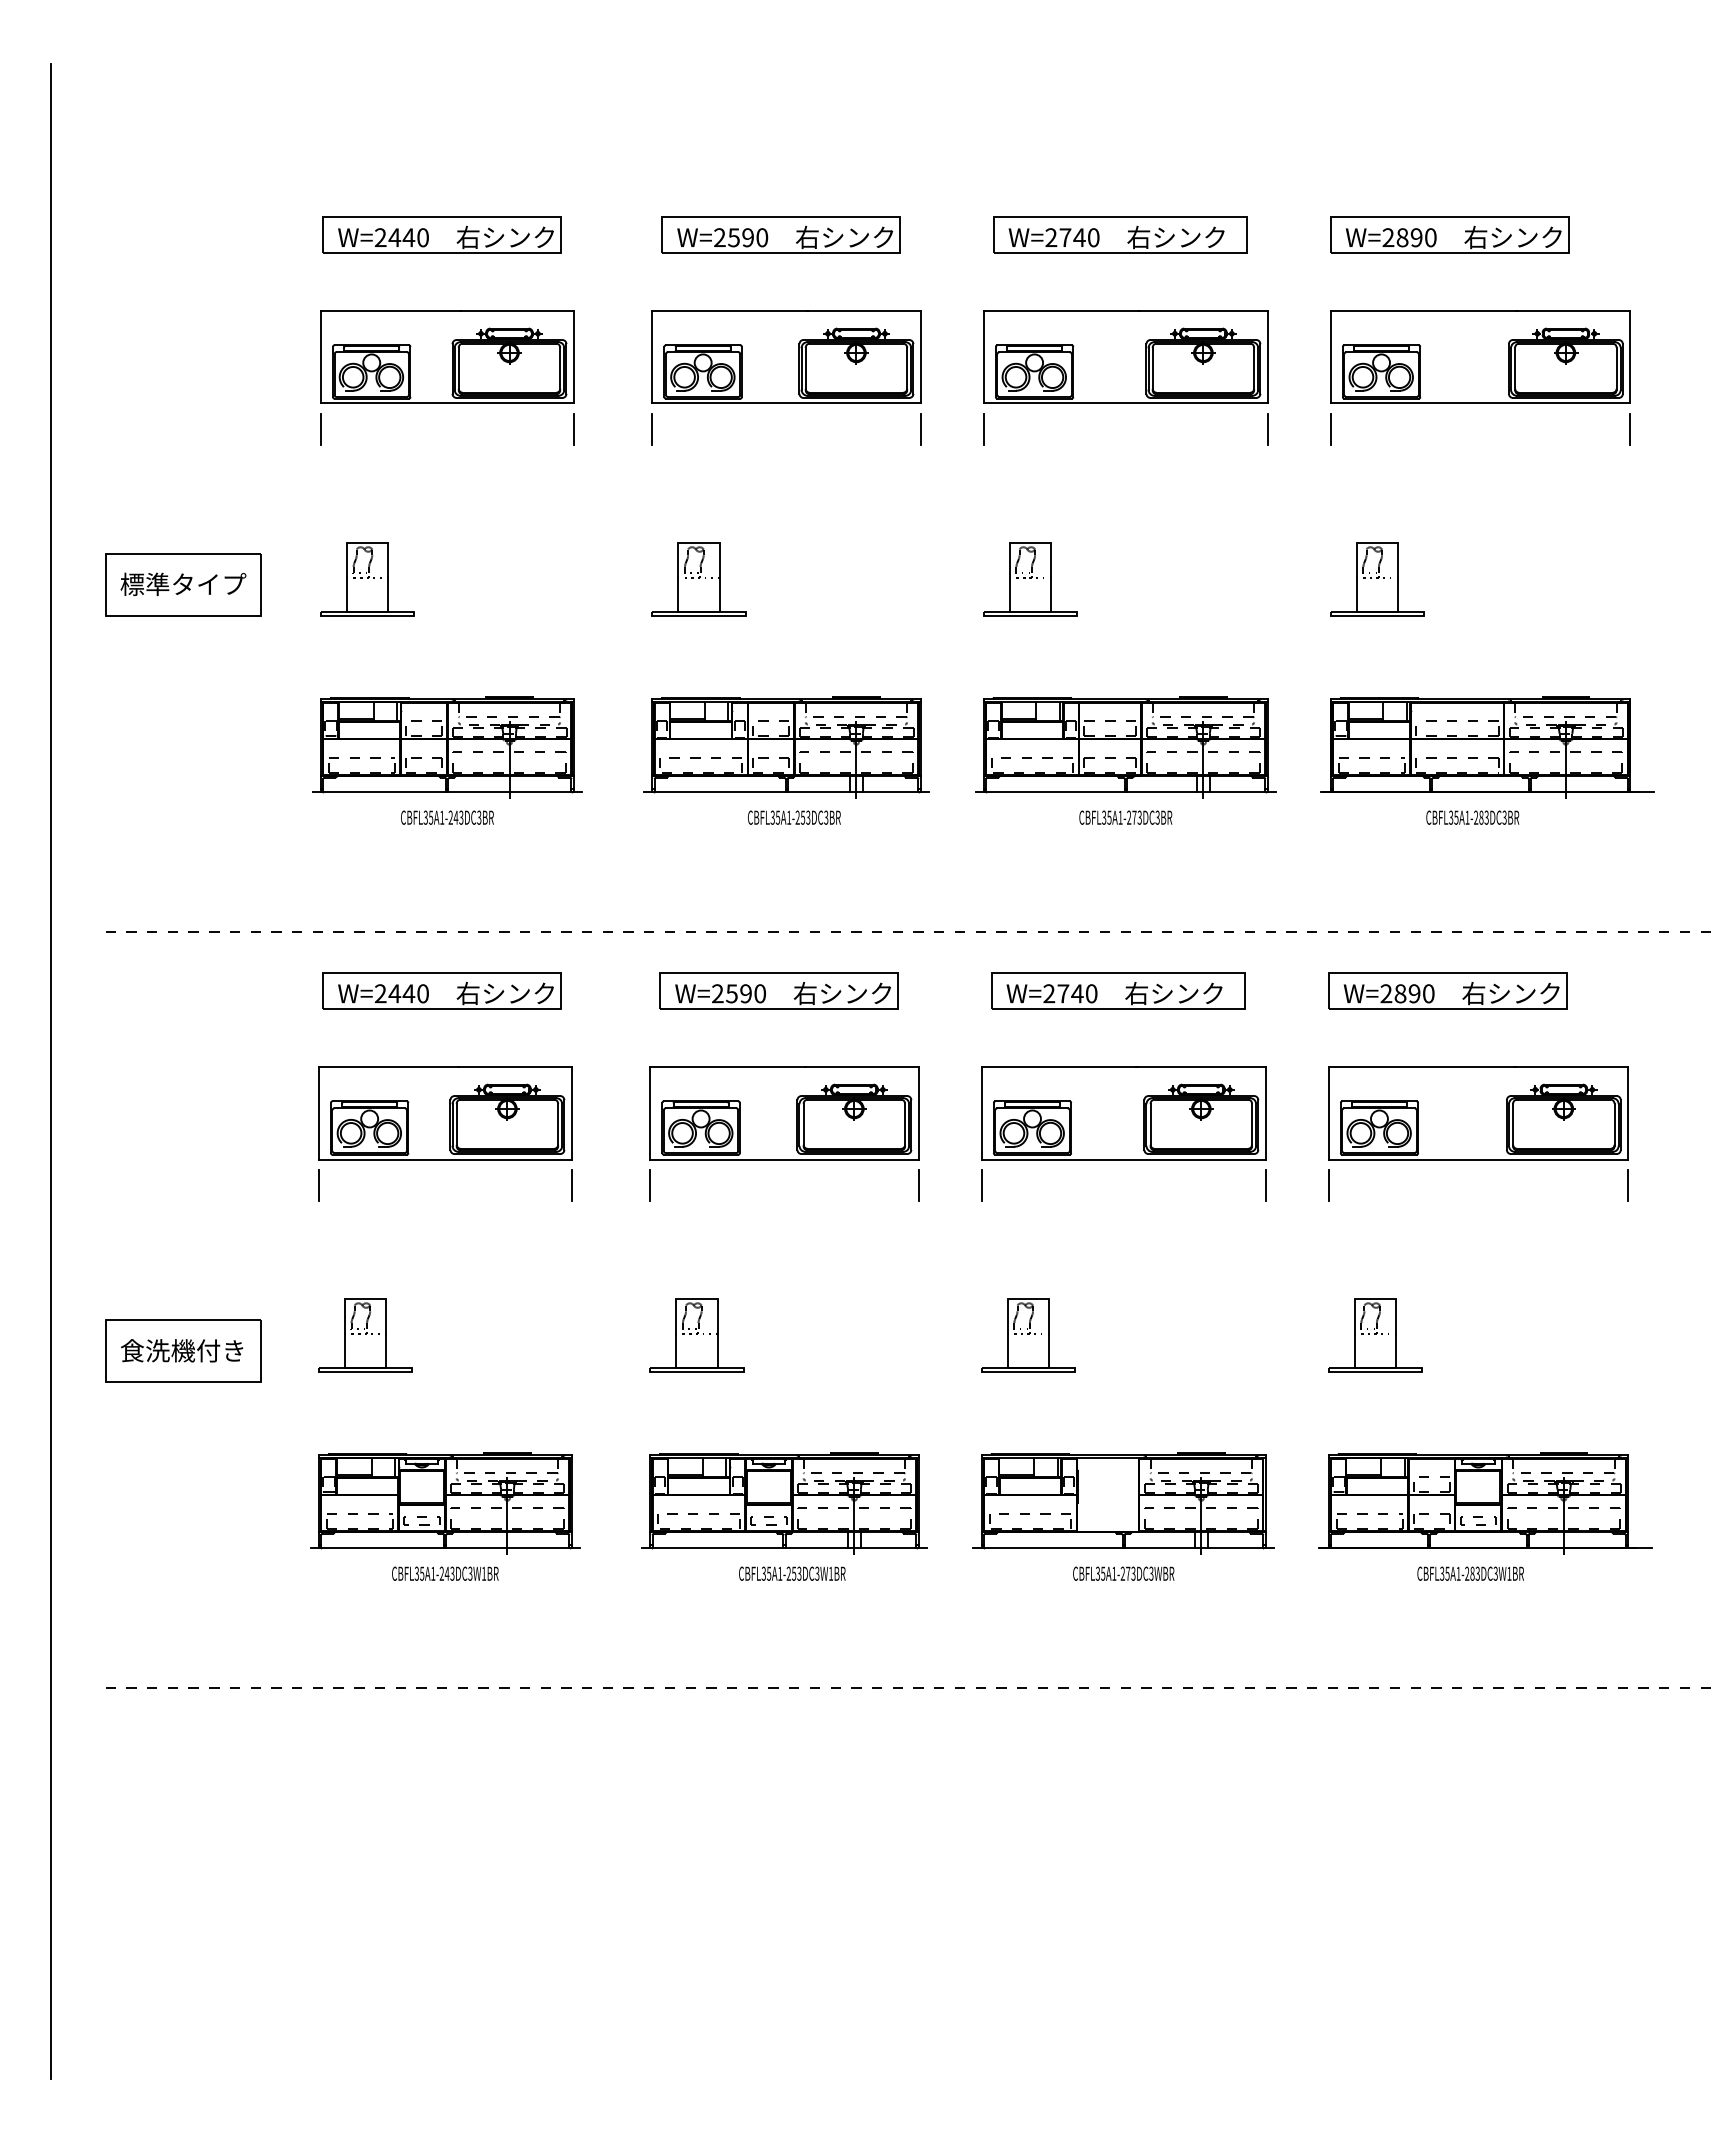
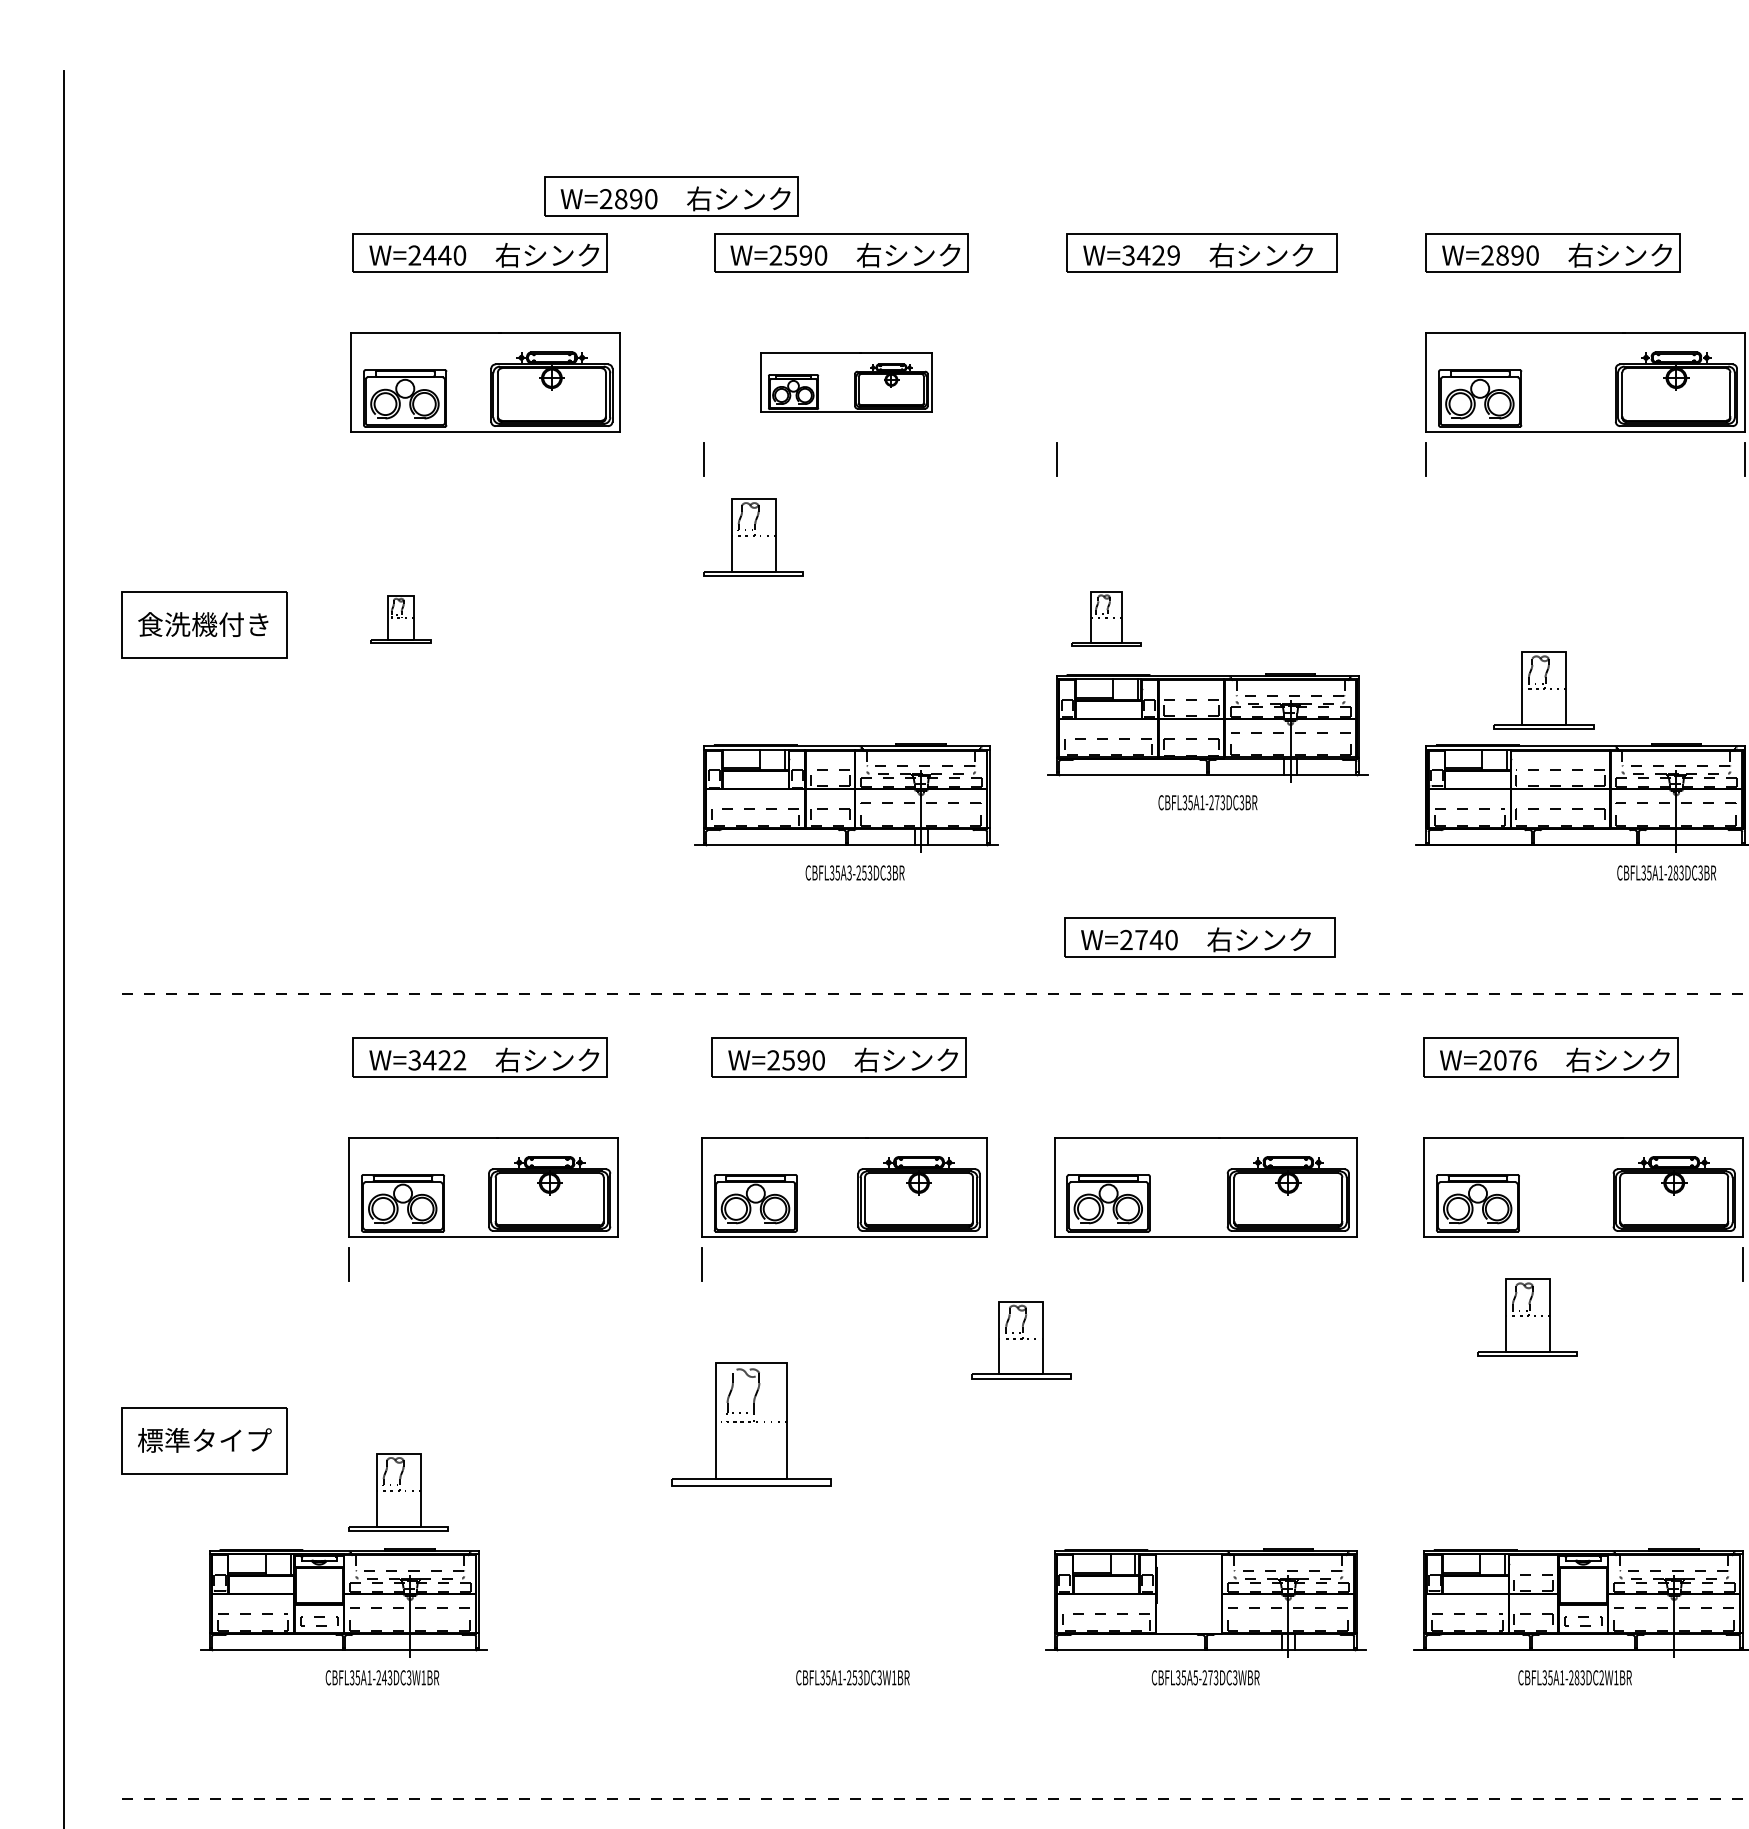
part: (621, 181) -> (671, 195), added
text: (1072, 237) -> (1151, 255), W=2740 -> W=3429
part: (786, 356) -> (846, 382), size x0.6
part: (1125, 356) -> (1207, 382), removed
line: (321, 428) -> (351, 458), removed
line: (920, 428) -> (989, 458), removed
line: (1267, 428) -> (1358, 458), removed
line: (573, 429) -> (620, 459), removed
part: (367, 579) -> (400, 619), size x0.6
part: (698, 579) -> (753, 537), moved
part: (1030, 579) -> (1106, 619), size x0.7
part: (1377, 579) -> (1544, 690), moved
text: (183, 584) -> (204, 624), 標準タイプ -> 食洗機付き
part: (447, 760) -> (485, 812), removed
part: (1125, 760) -> (1207, 741), moved
text: (789, 817) -> (849, 872), CBFL35A1-253DC3BR -> CBFL35A3-253DC3BR
text: (1472, 817) -> (1666, 872), moved
part: (1118, 990) -> (1200, 936), moved
text: (401, 993) -> (436, 1060), W=2440 -> W=3422
text: (1414, 993) -> (1515, 1060), W=2890 -> W=2076
line: (571, 1184) -> (617, 1263), removed
line: (918, 1184) -> (987, 1263), removed
line: (981, 1184) -> (1054, 1263), removed
line: (1265, 1184) -> (1356, 1263), removed
line: (1328, 1184) -> (1423, 1263), removed
part: (365, 1335) -> (398, 1492), moved
part: (696, 1335) -> (750, 1424), size x1.6
part: (1028, 1335) -> (1021, 1340), moved
part: (1375, 1335) -> (1528, 1317), moved
text: (183, 1350) -> (204, 1440), 食洗機付き -> 標準タイプ
part: (445, 1503) -> (344, 1602), moved
part: (784, 1503) -> (844, 1602), removed
text: (445, 1573) -> (382, 1677), moved
text: (1114, 1573) -> (1195, 1677), CBFL35A1-273DC3WBR -> CBFL35A5-273DC3WBR
text: (1495, 1574) -> (1601, 1678), CBFL35A1-283DC3W1BR -> CBFL35A1-283DC2W1BR

